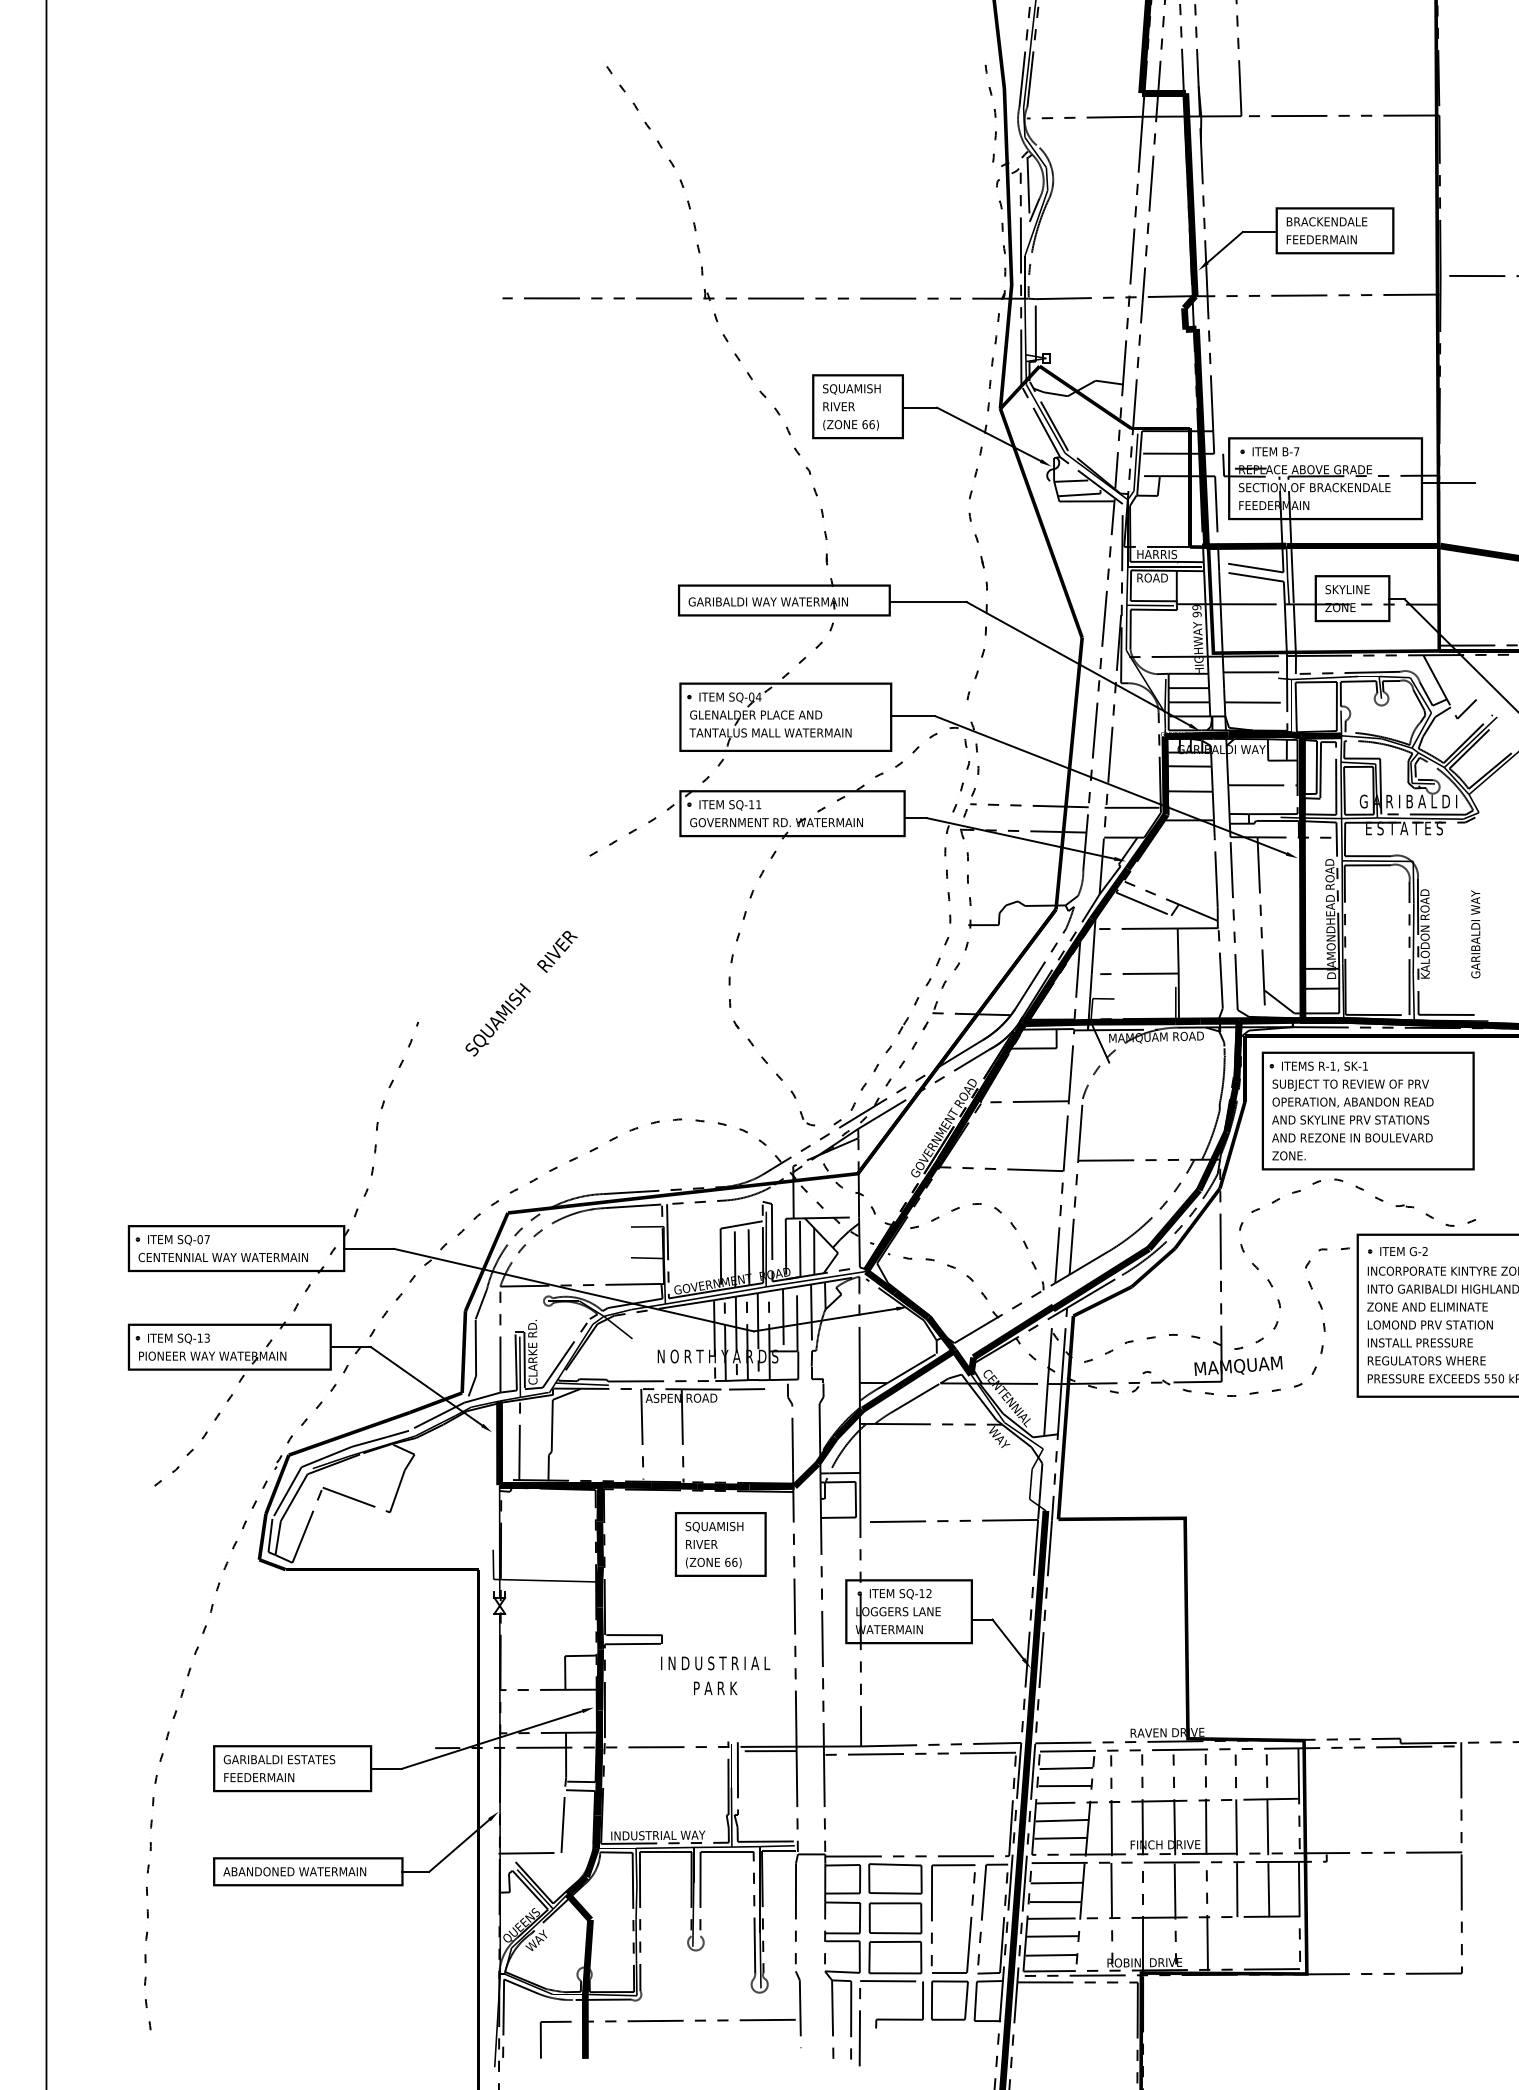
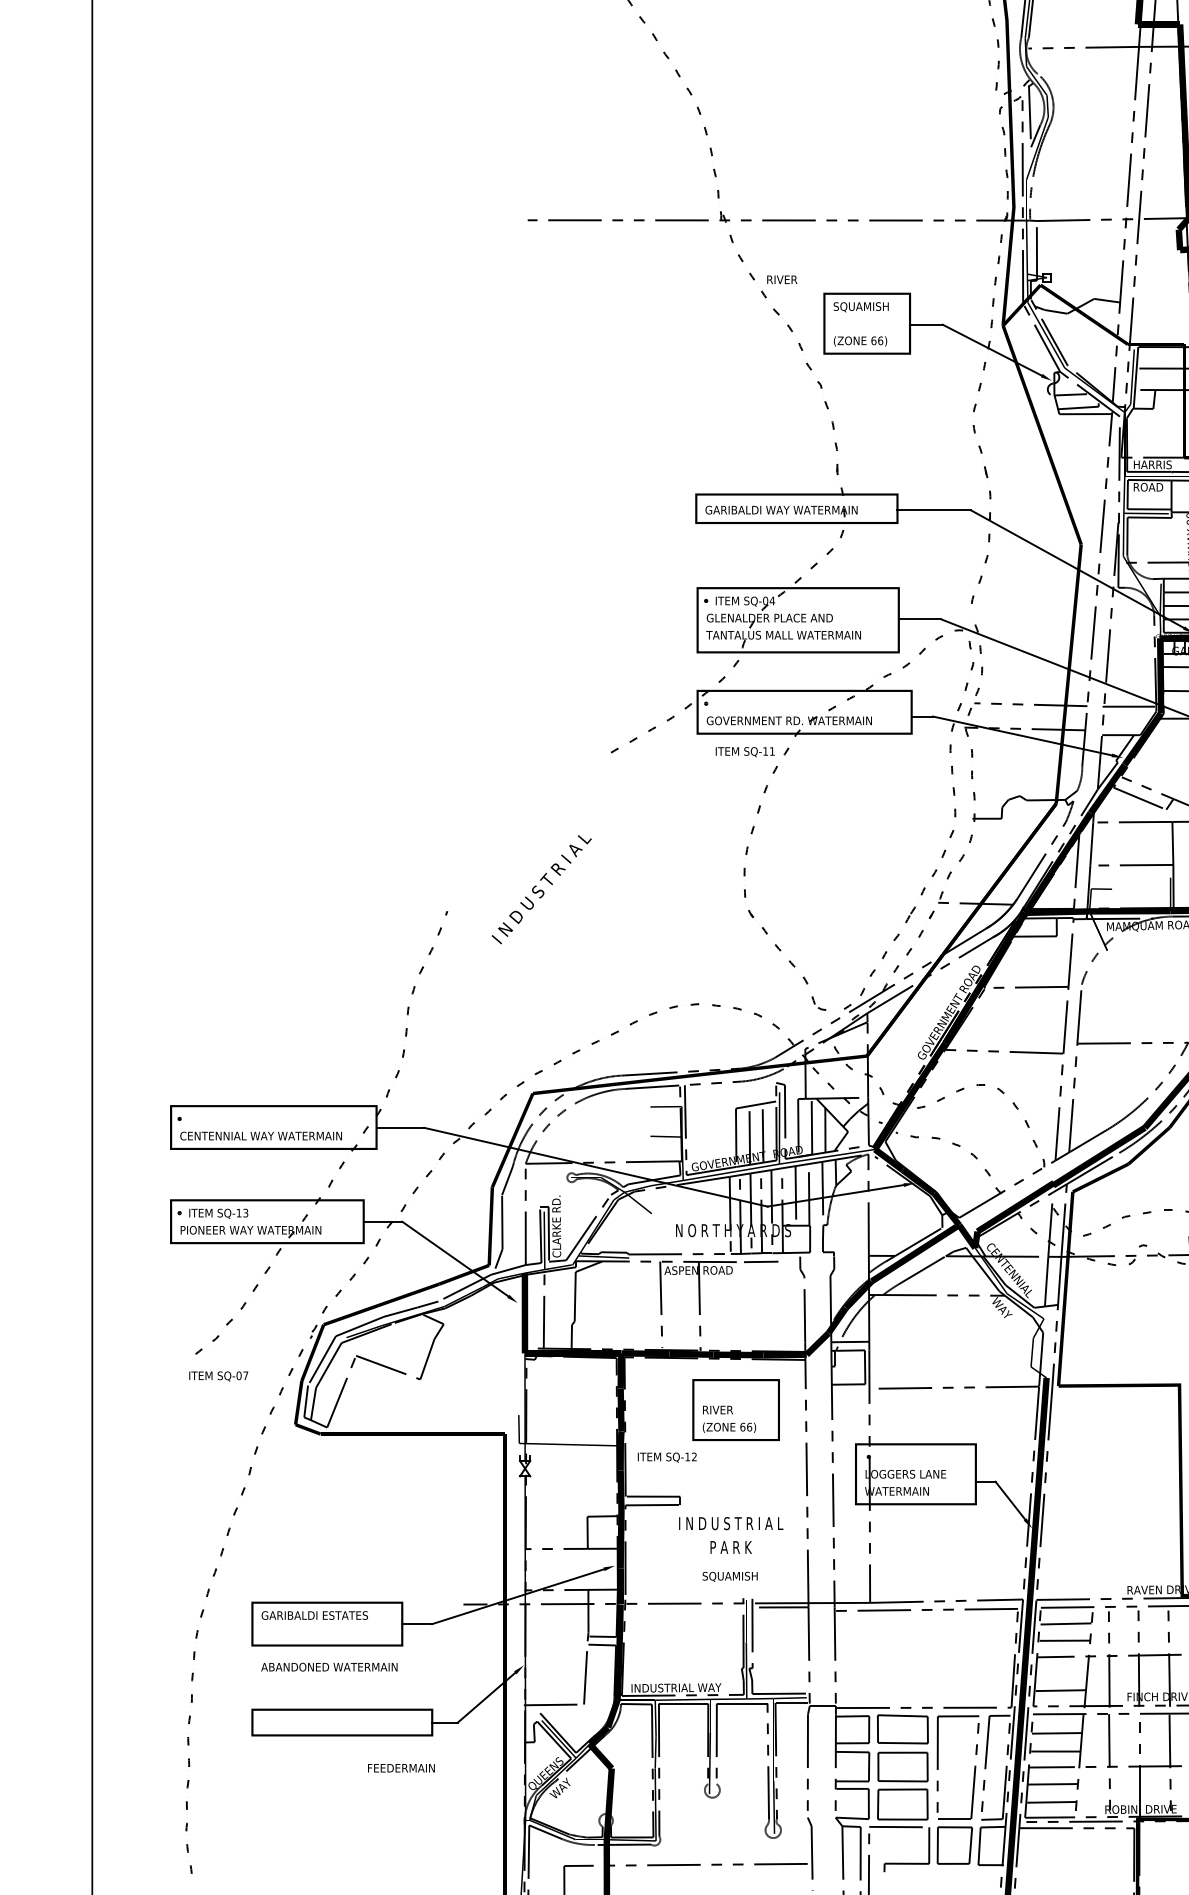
text: (838, 406) -> (781, 279), moved
text: (730, 805) -> (745, 752), moved
text: (521, 993) -> (545, 883), SQUAMISH    RIVER -> I N D U S T R I A L
text: (178, 1240) -> (218, 1376), moved
text: (714, 1527) -> (730, 1577), moved
text: (900, 1594) -> (667, 1457), moved
text: (259, 1777) -> (401, 1768), moved
line: (1062, 1820) -> (1062, 1673), removed
text: (294, 1871) -> (329, 1666), moved

